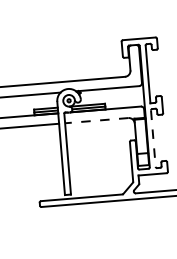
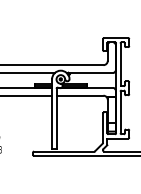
line: (96, 120) -> (79, 95), dashed -> solid
line: (153, 138) -> (120, 112), dashed -> solid

